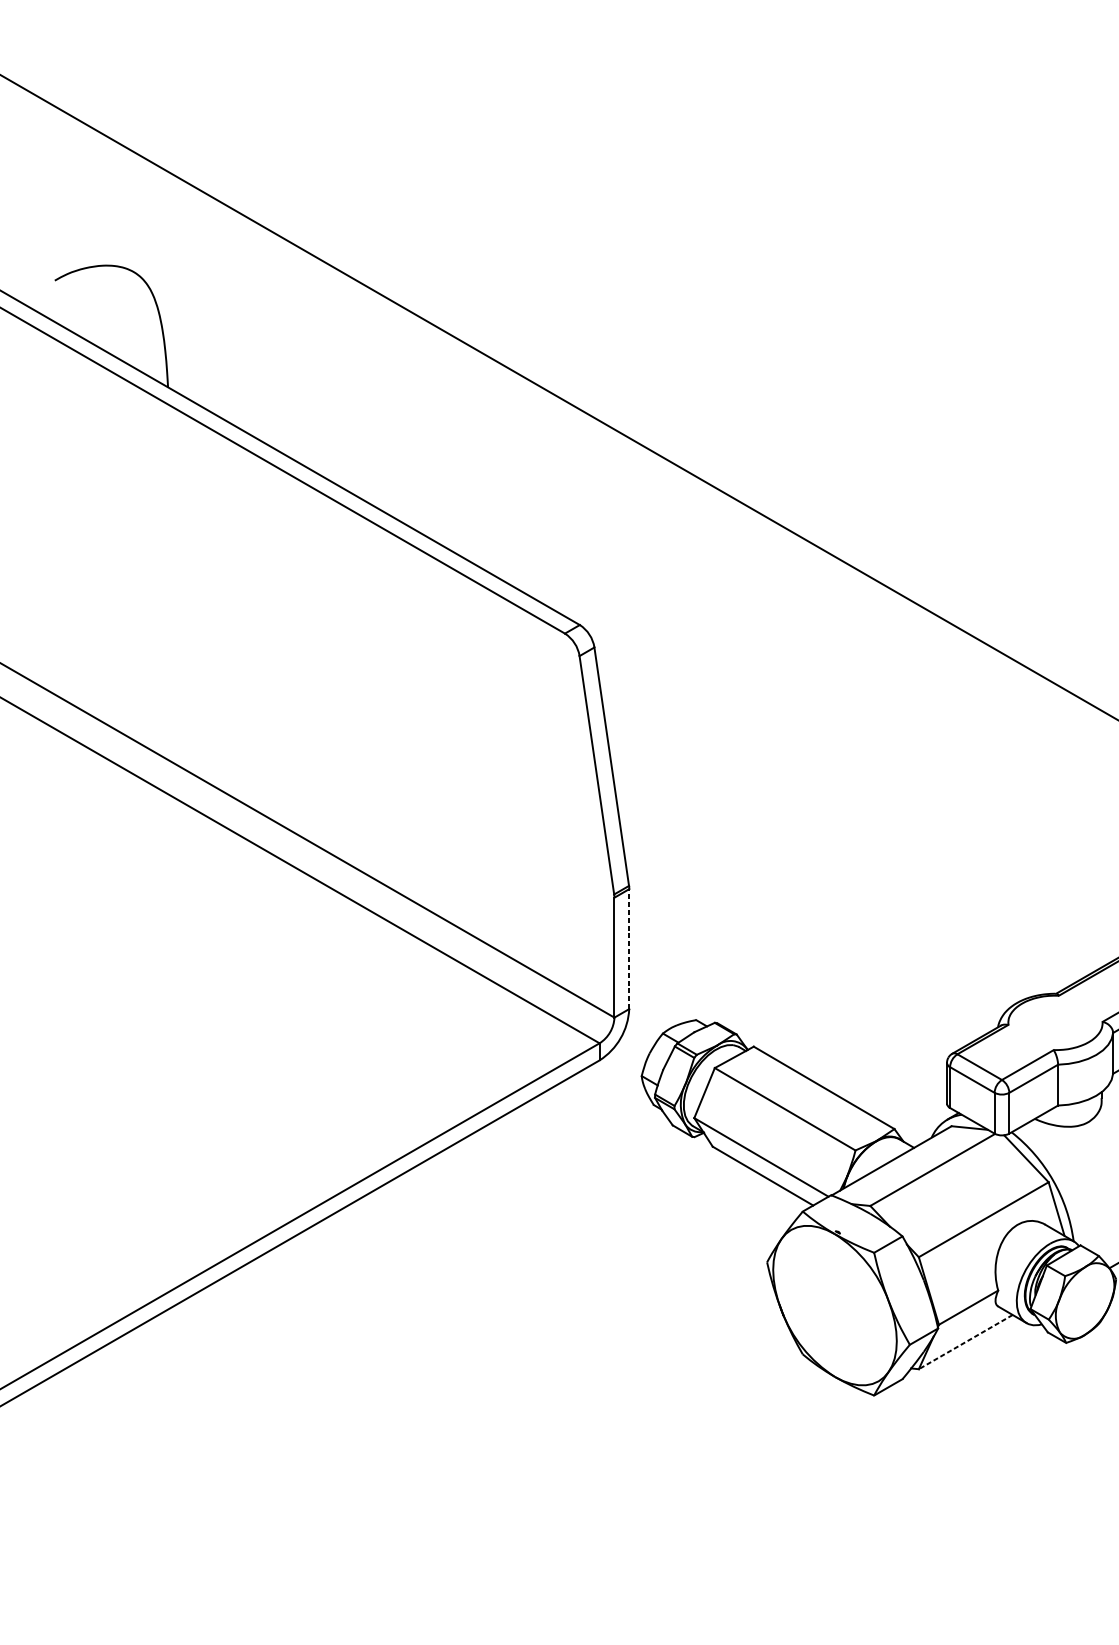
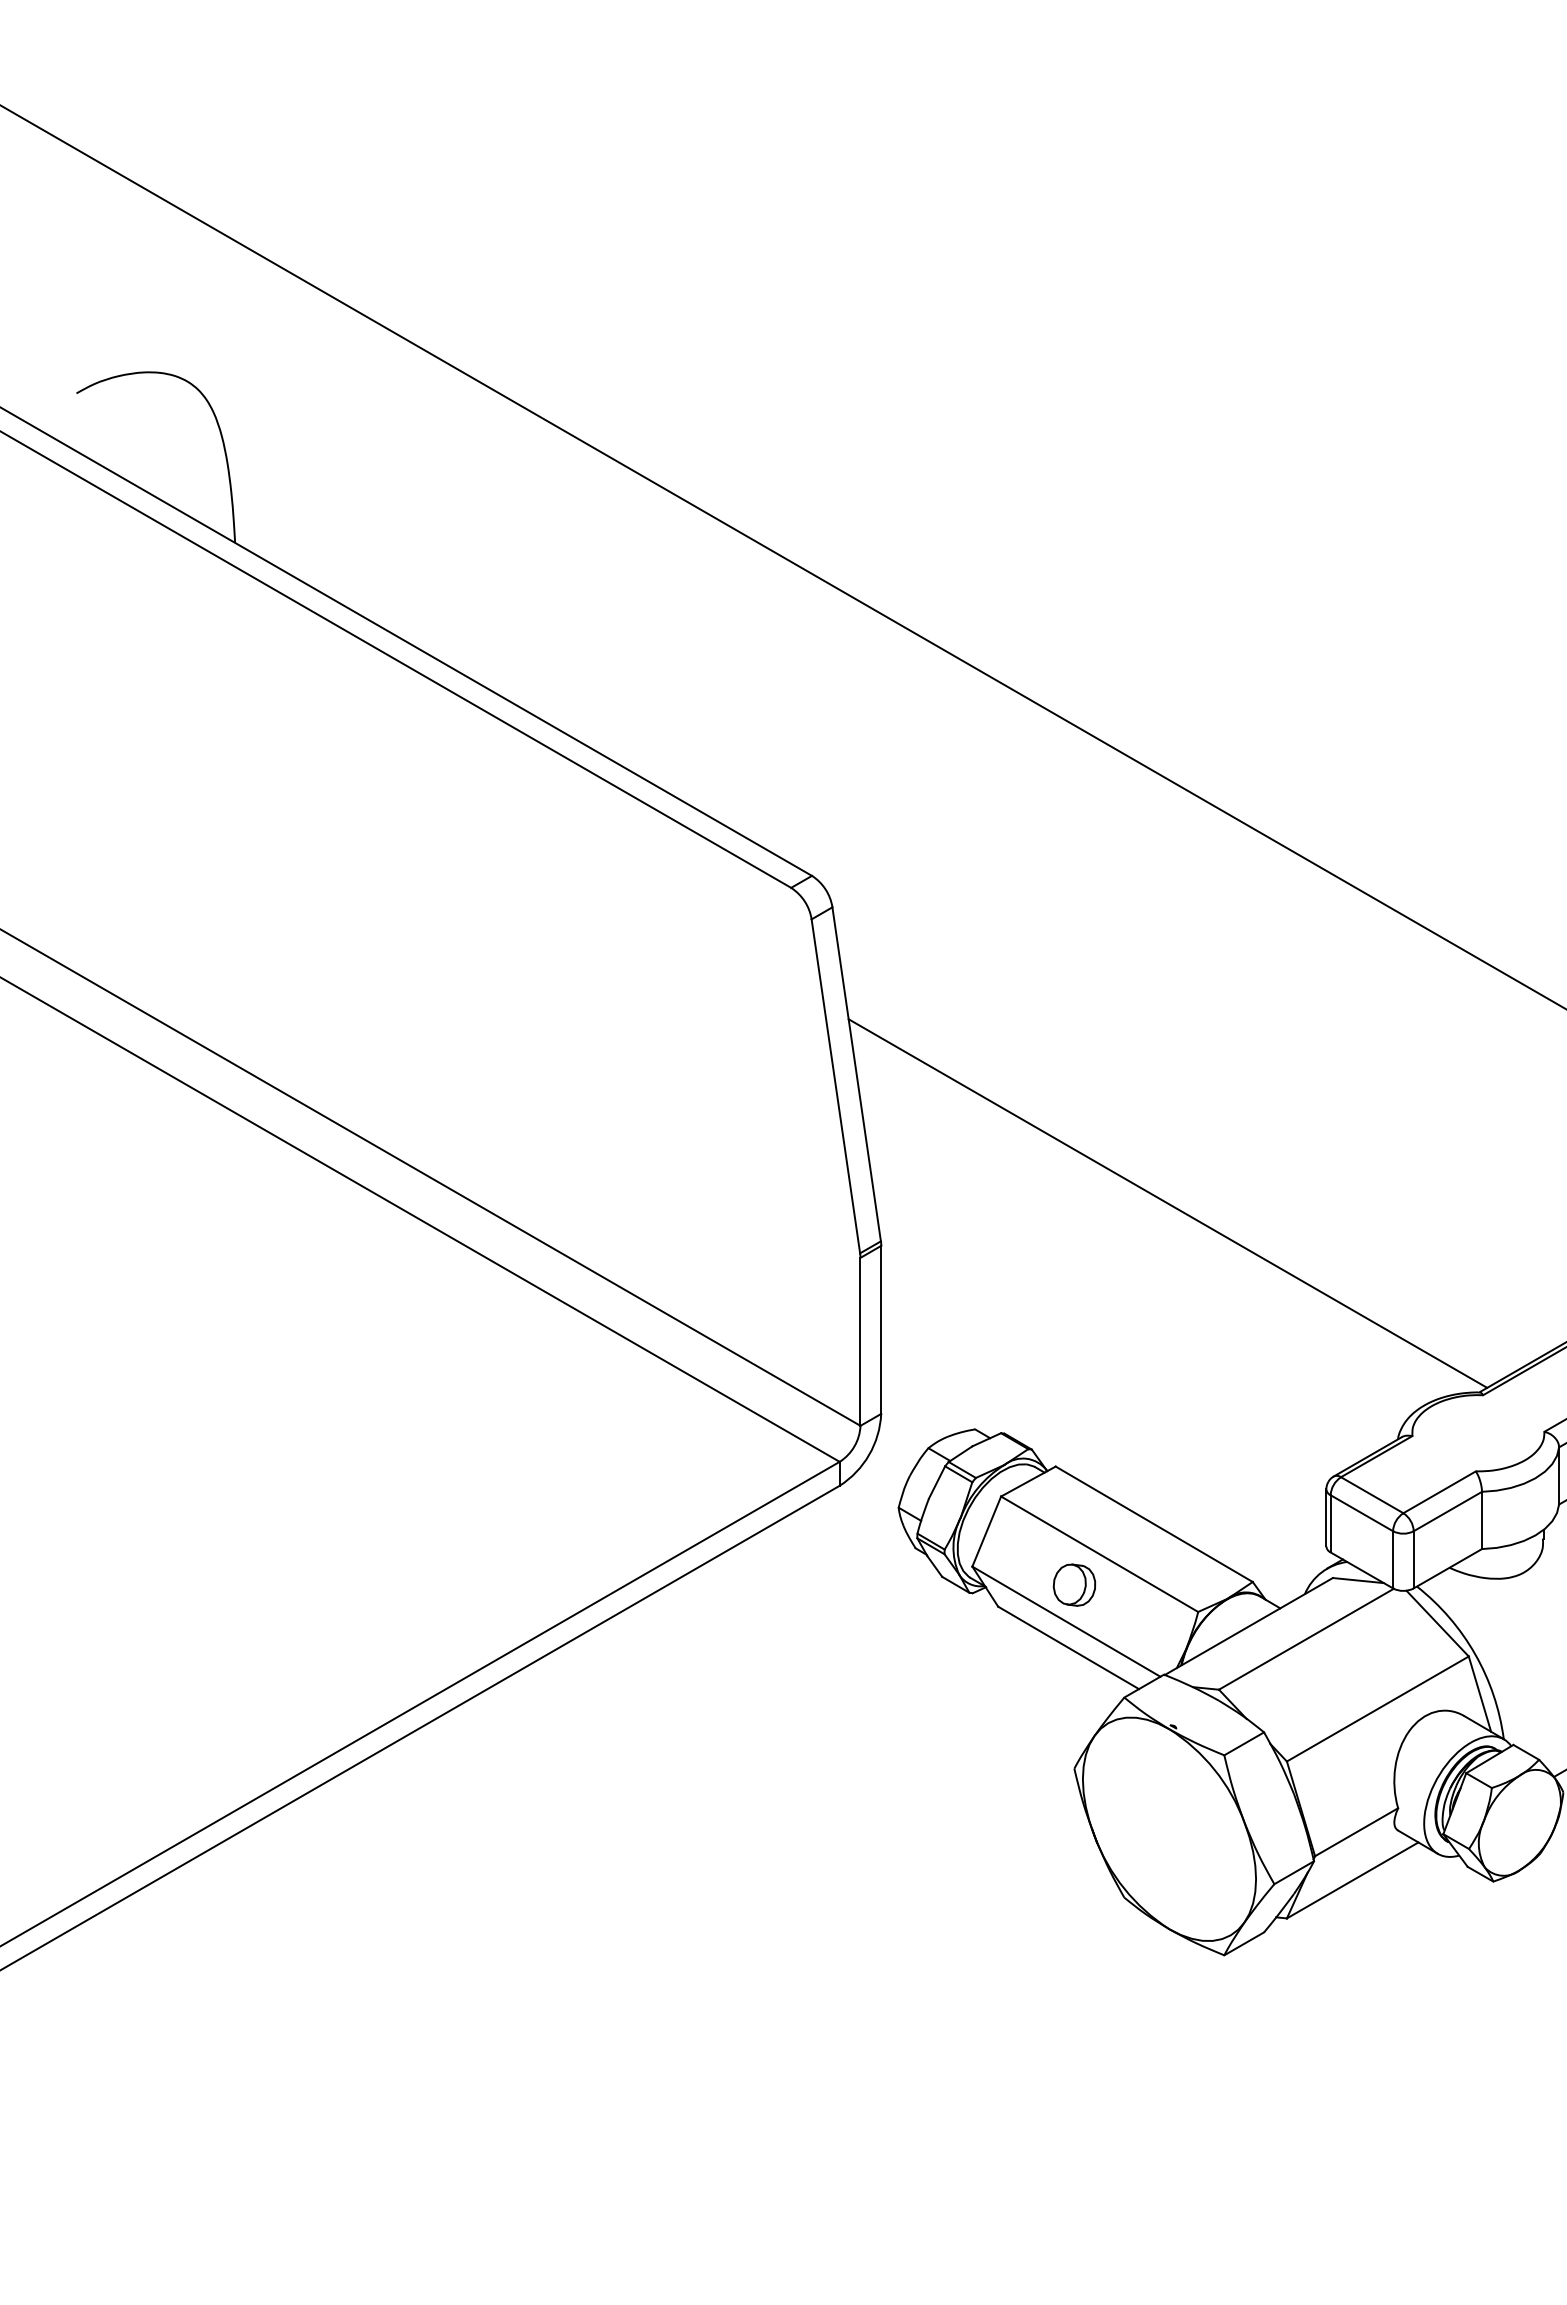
line: (833, 858) -> (1167, 1203), added
line: (629, 948) -> (881, 1329), dashed -> solid
part: (767, 1130) -> (1074, 1584), added
line: (965, 1342) -> (1352, 1880), dashed -> solid

